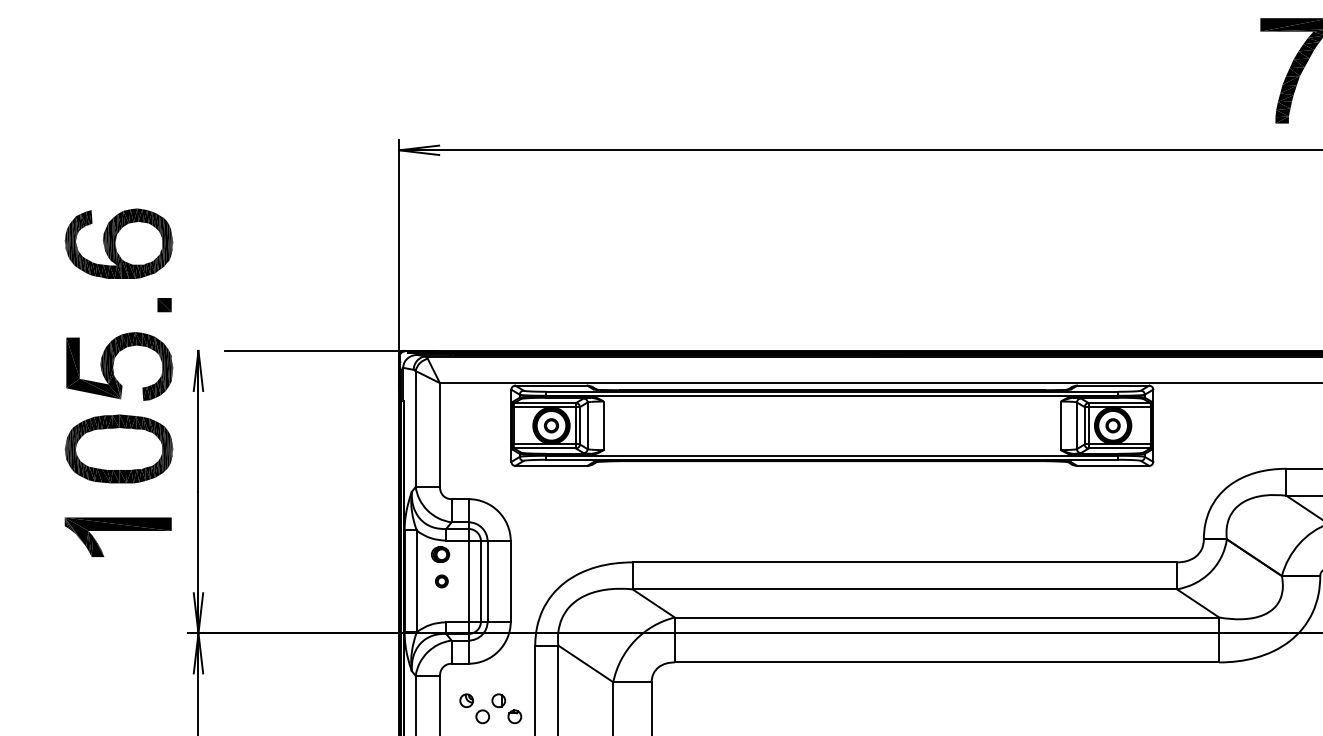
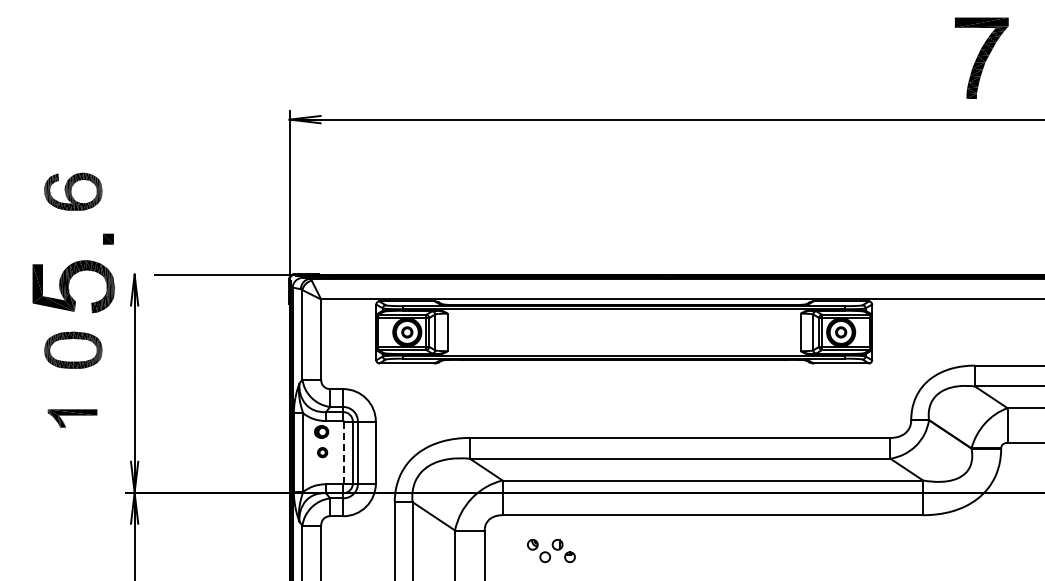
part: (119, 243) -> (73, 191), size x0.7
part: (119, 447) -> (73, 349), size x0.7
part: (118, 537) -> (72, 418), size x0.6
line: (468, 581) -> (343, 452), solid -> dashed
part: (490, 708) -> (551, 550), moved

